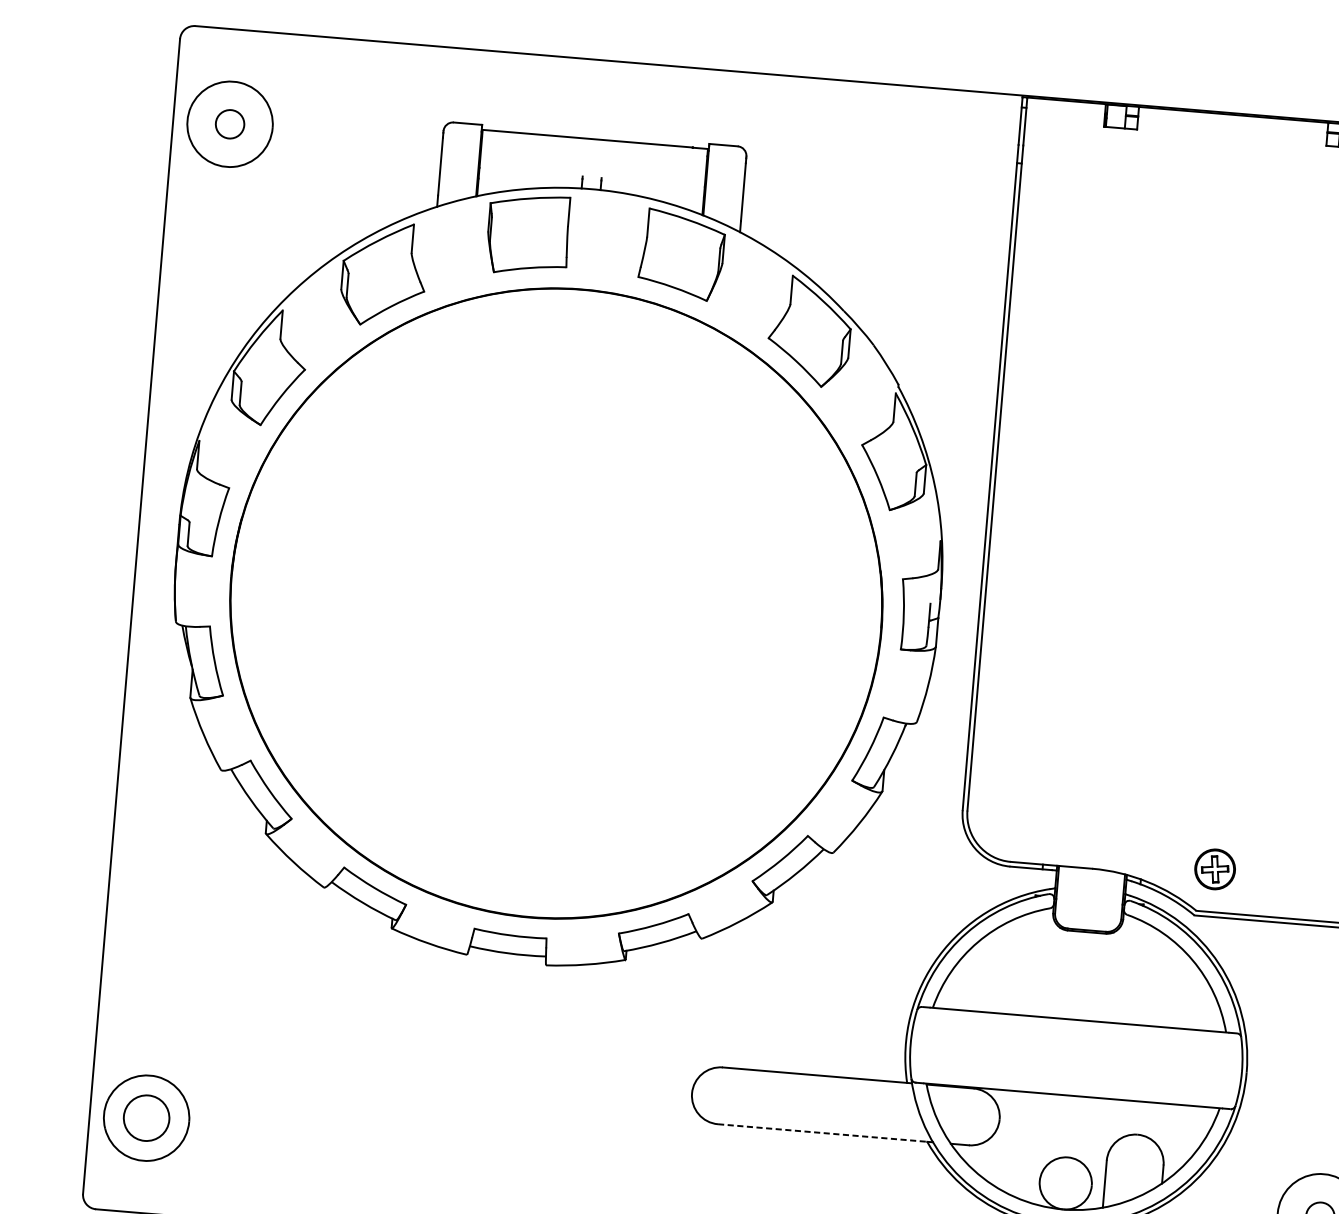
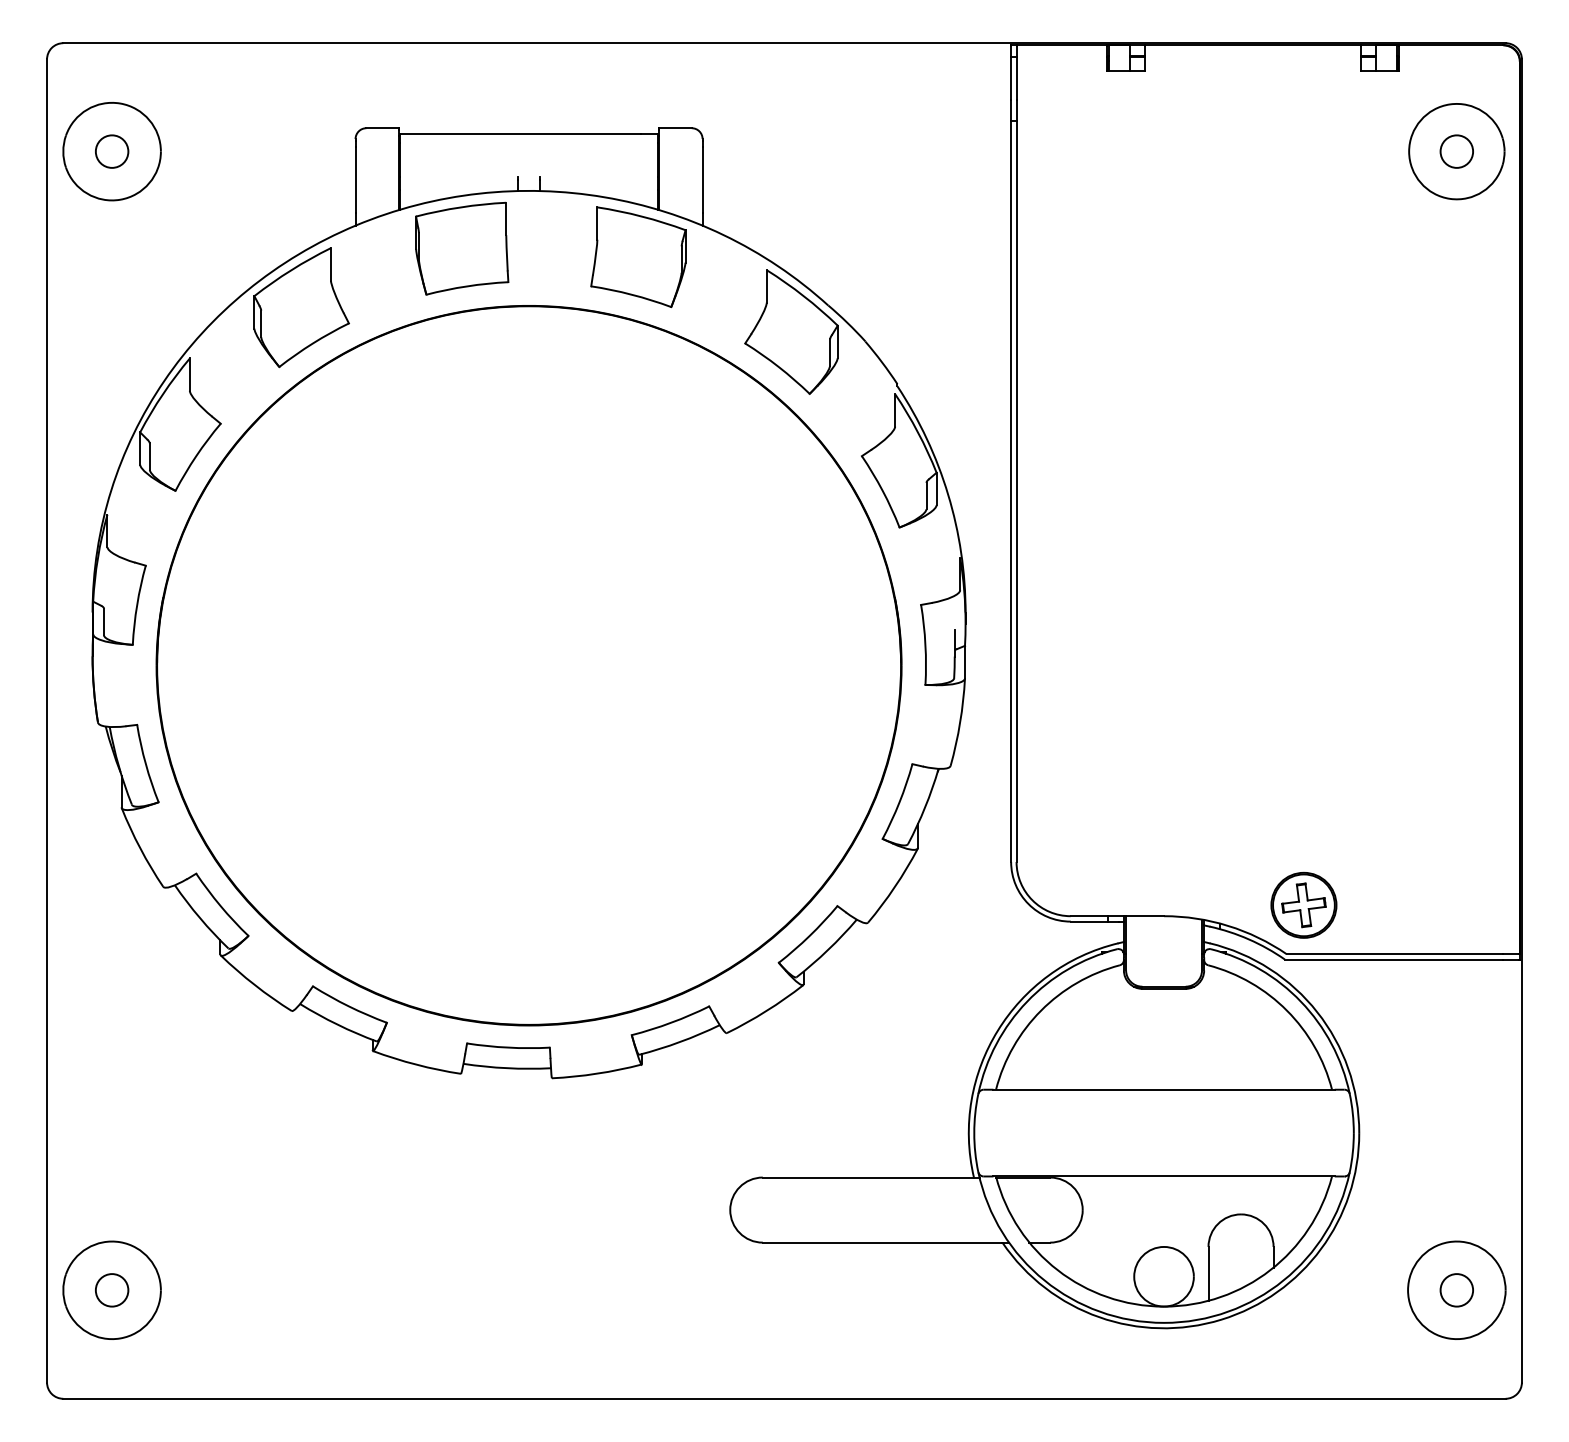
part: (1214, 868) -> (1303, 904), size x1.43
circle: (146, 1118) -> (111, 1290), size x0.62
line: (822, 1132) -> (882, 1242), dashed -> solid

